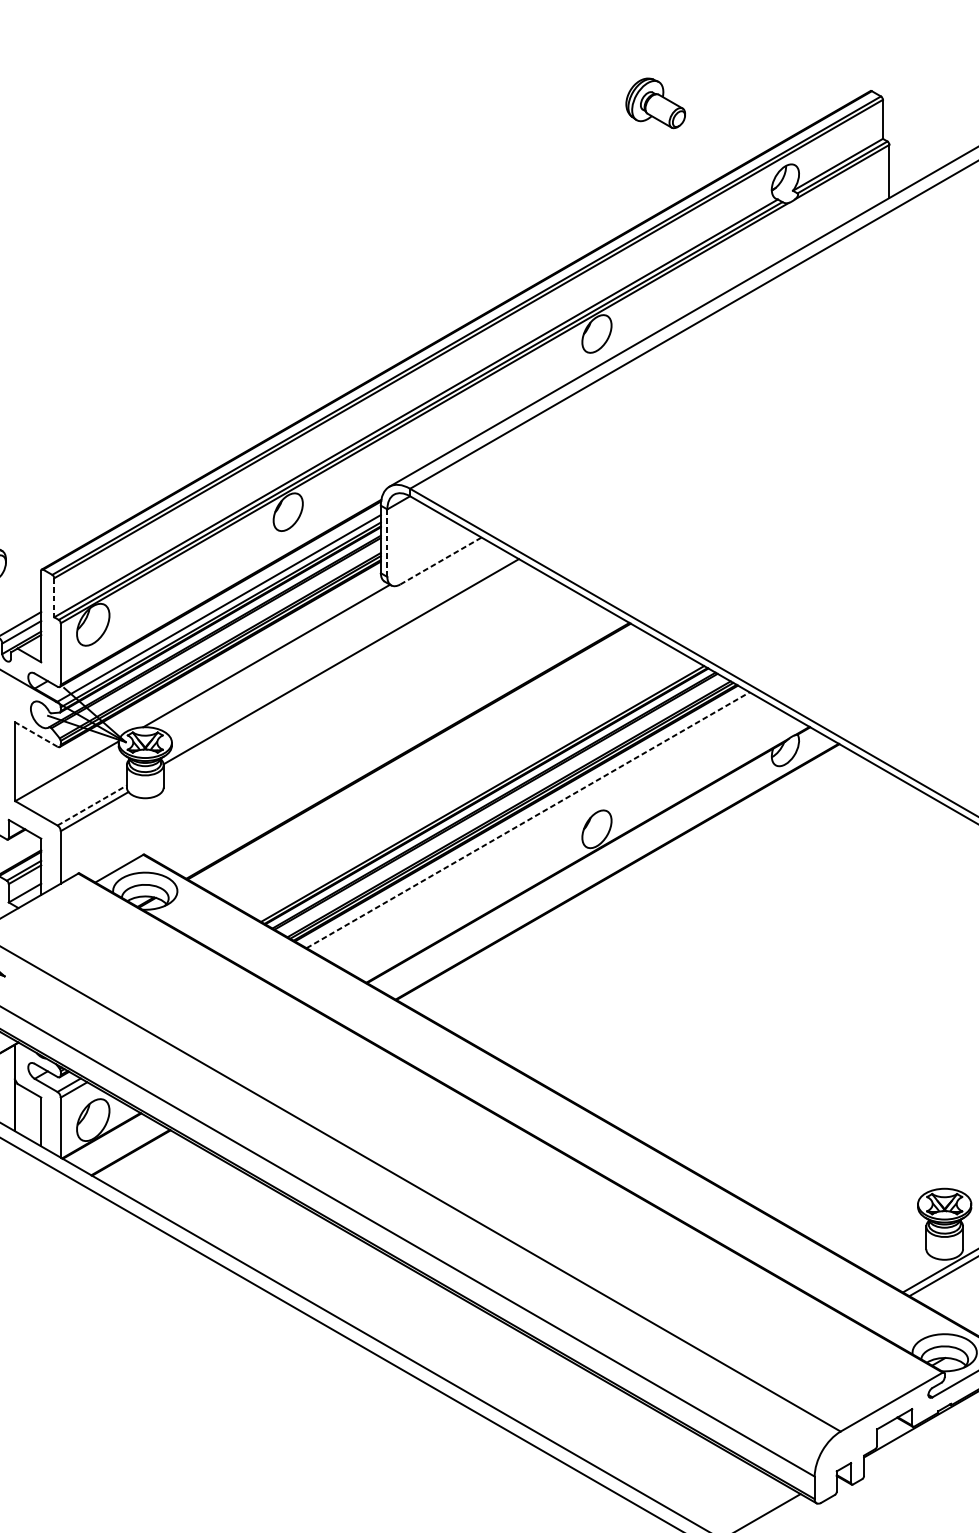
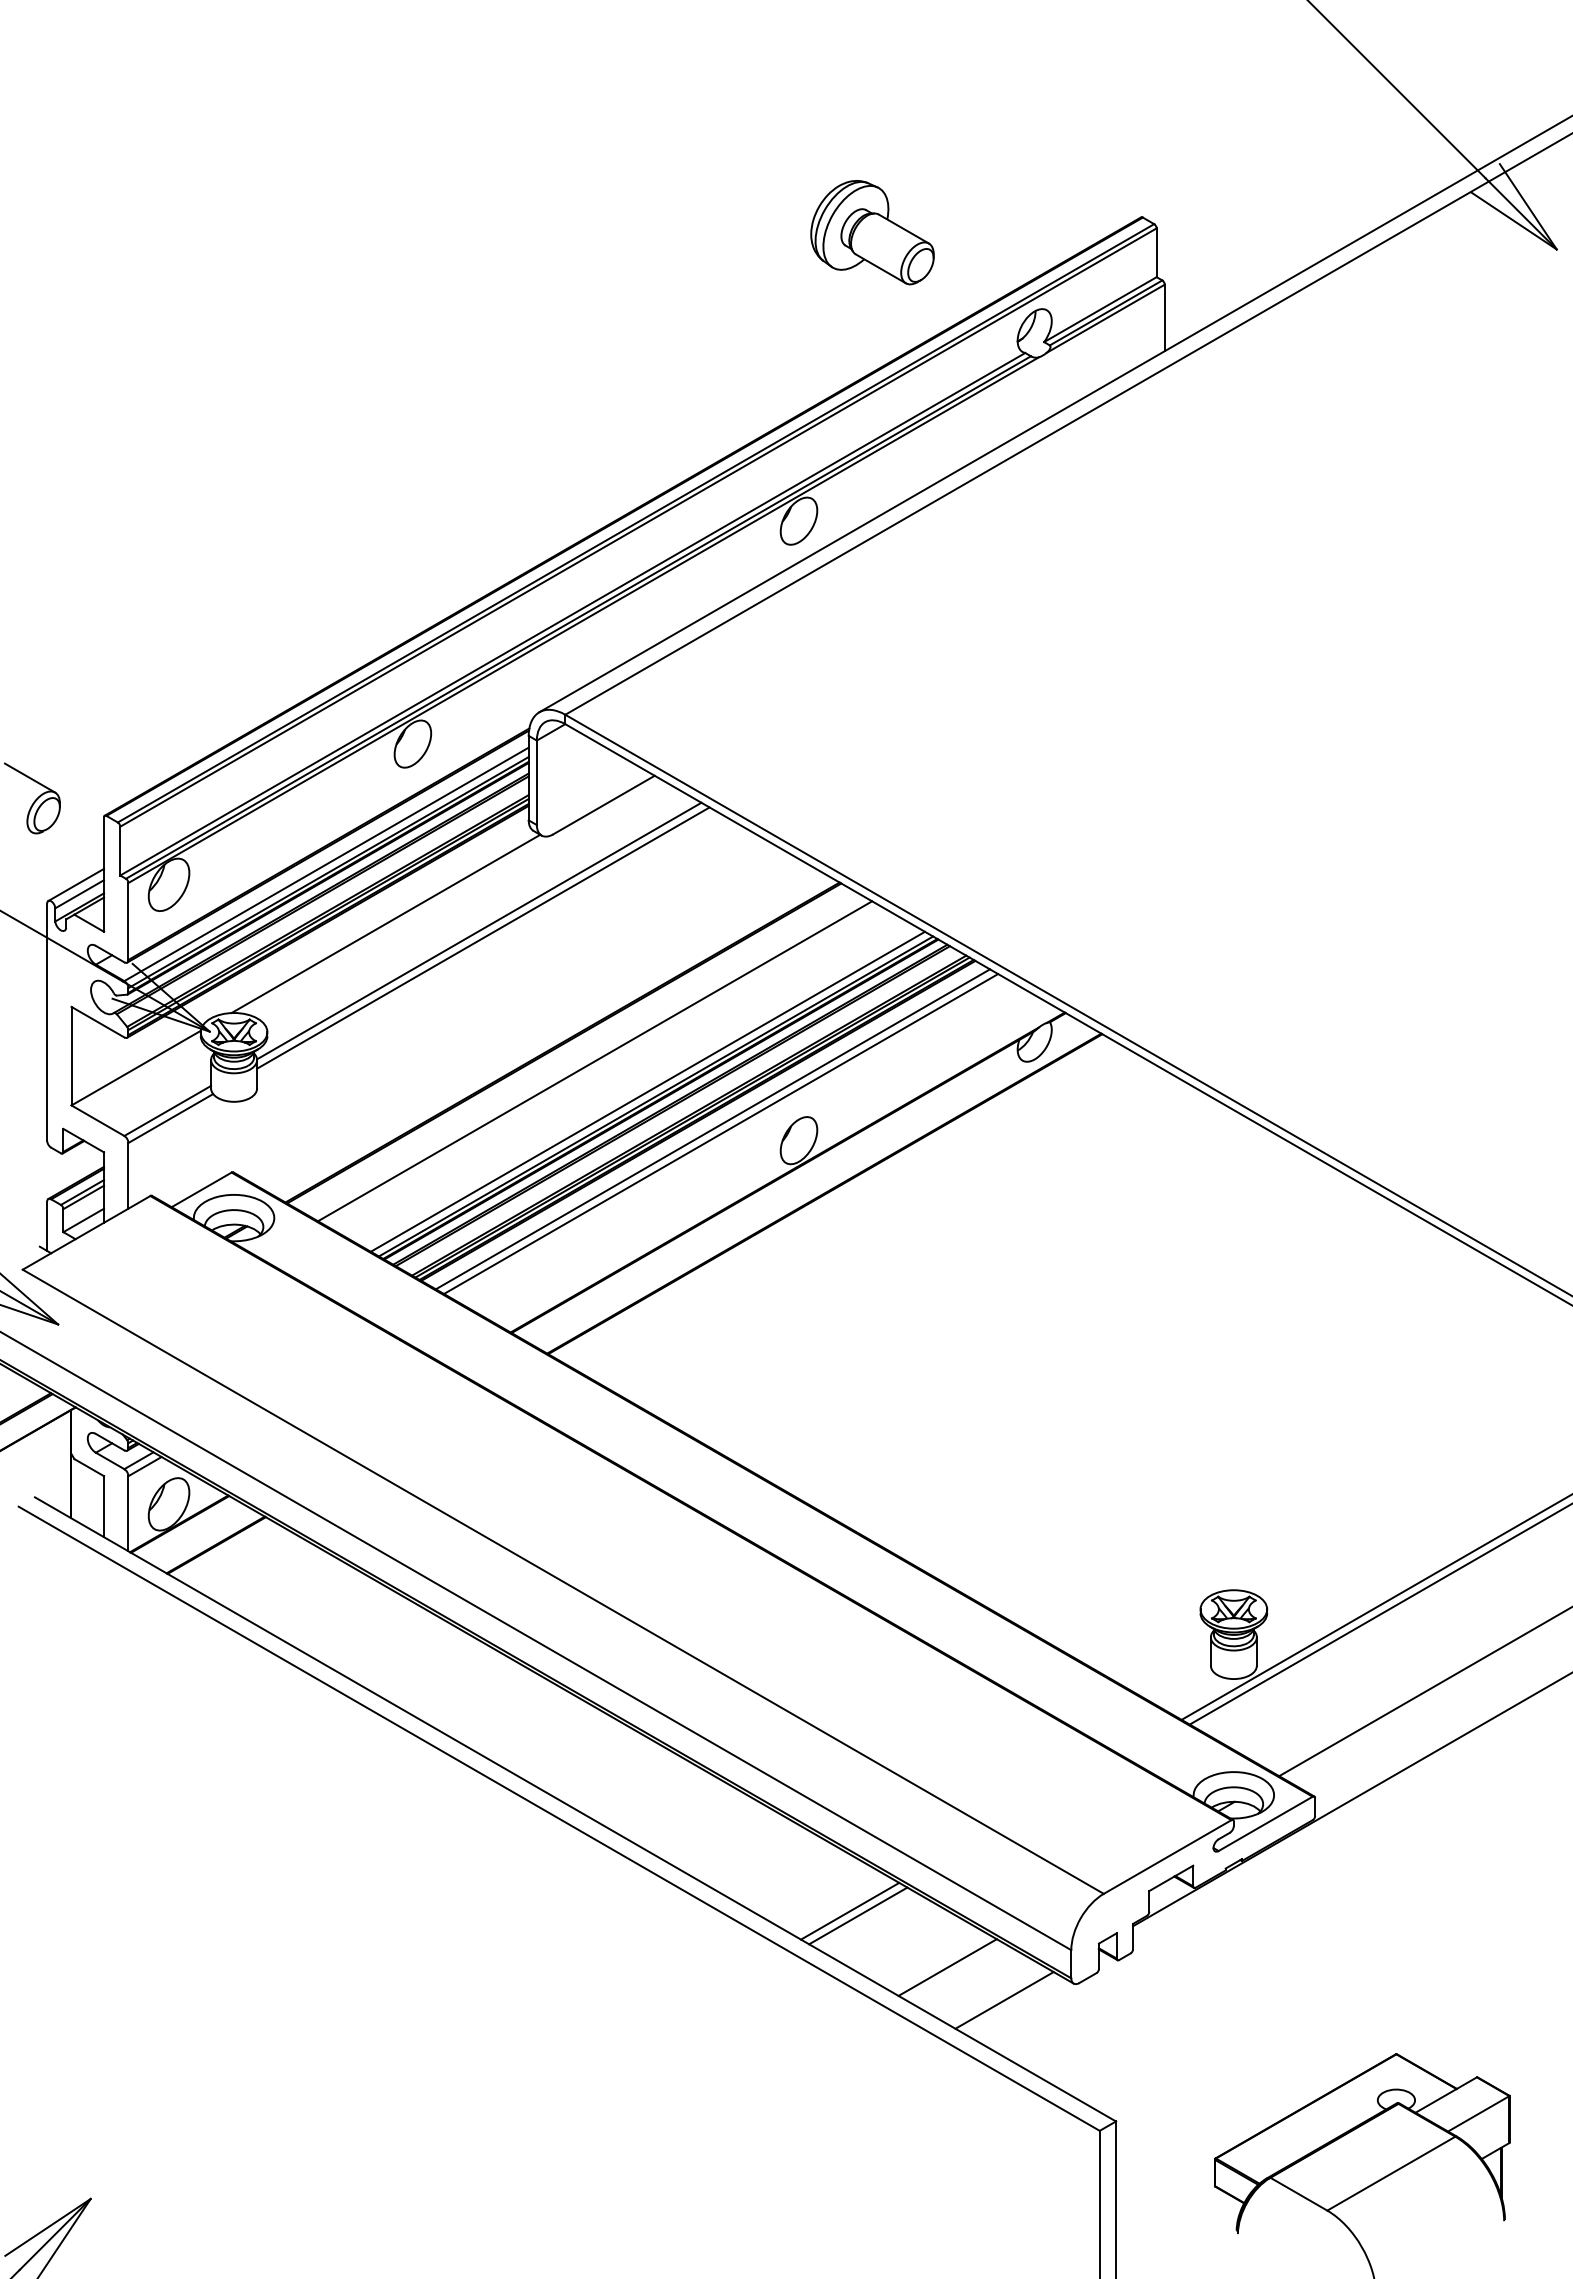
part: (655, 103) -> (872, 232), size x1.67
line: (387, 543) -> (536, 783), dashed -> solid
line: (440, 561) -> (603, 805), dashed -> solid
line: (54, 598) -> (120, 851), dashed -> solid
line: (344, 666) -> (483, 937), added
line: (36, 734) -> (97, 1022), dashed -> solid
line: (434, 766) -> (595, 1061), added
line: (475, 790) -> (647, 1091), added
line: (92, 805) -> (168, 1110), dashed -> solid
line: (527, 820) -> (712, 1129), dashed -> solid
line: (535, 824) -> (721, 1134), added
line: (638, 1444) -> (850, 1910), added
line: (644, 1448) -> (858, 1915), added
line: (715, 1490) -> (947, 1967), added

